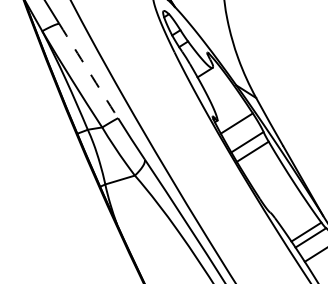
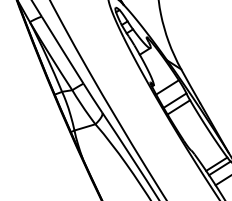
arc: (88, 71) -> (62, 50), dashed -> solid

